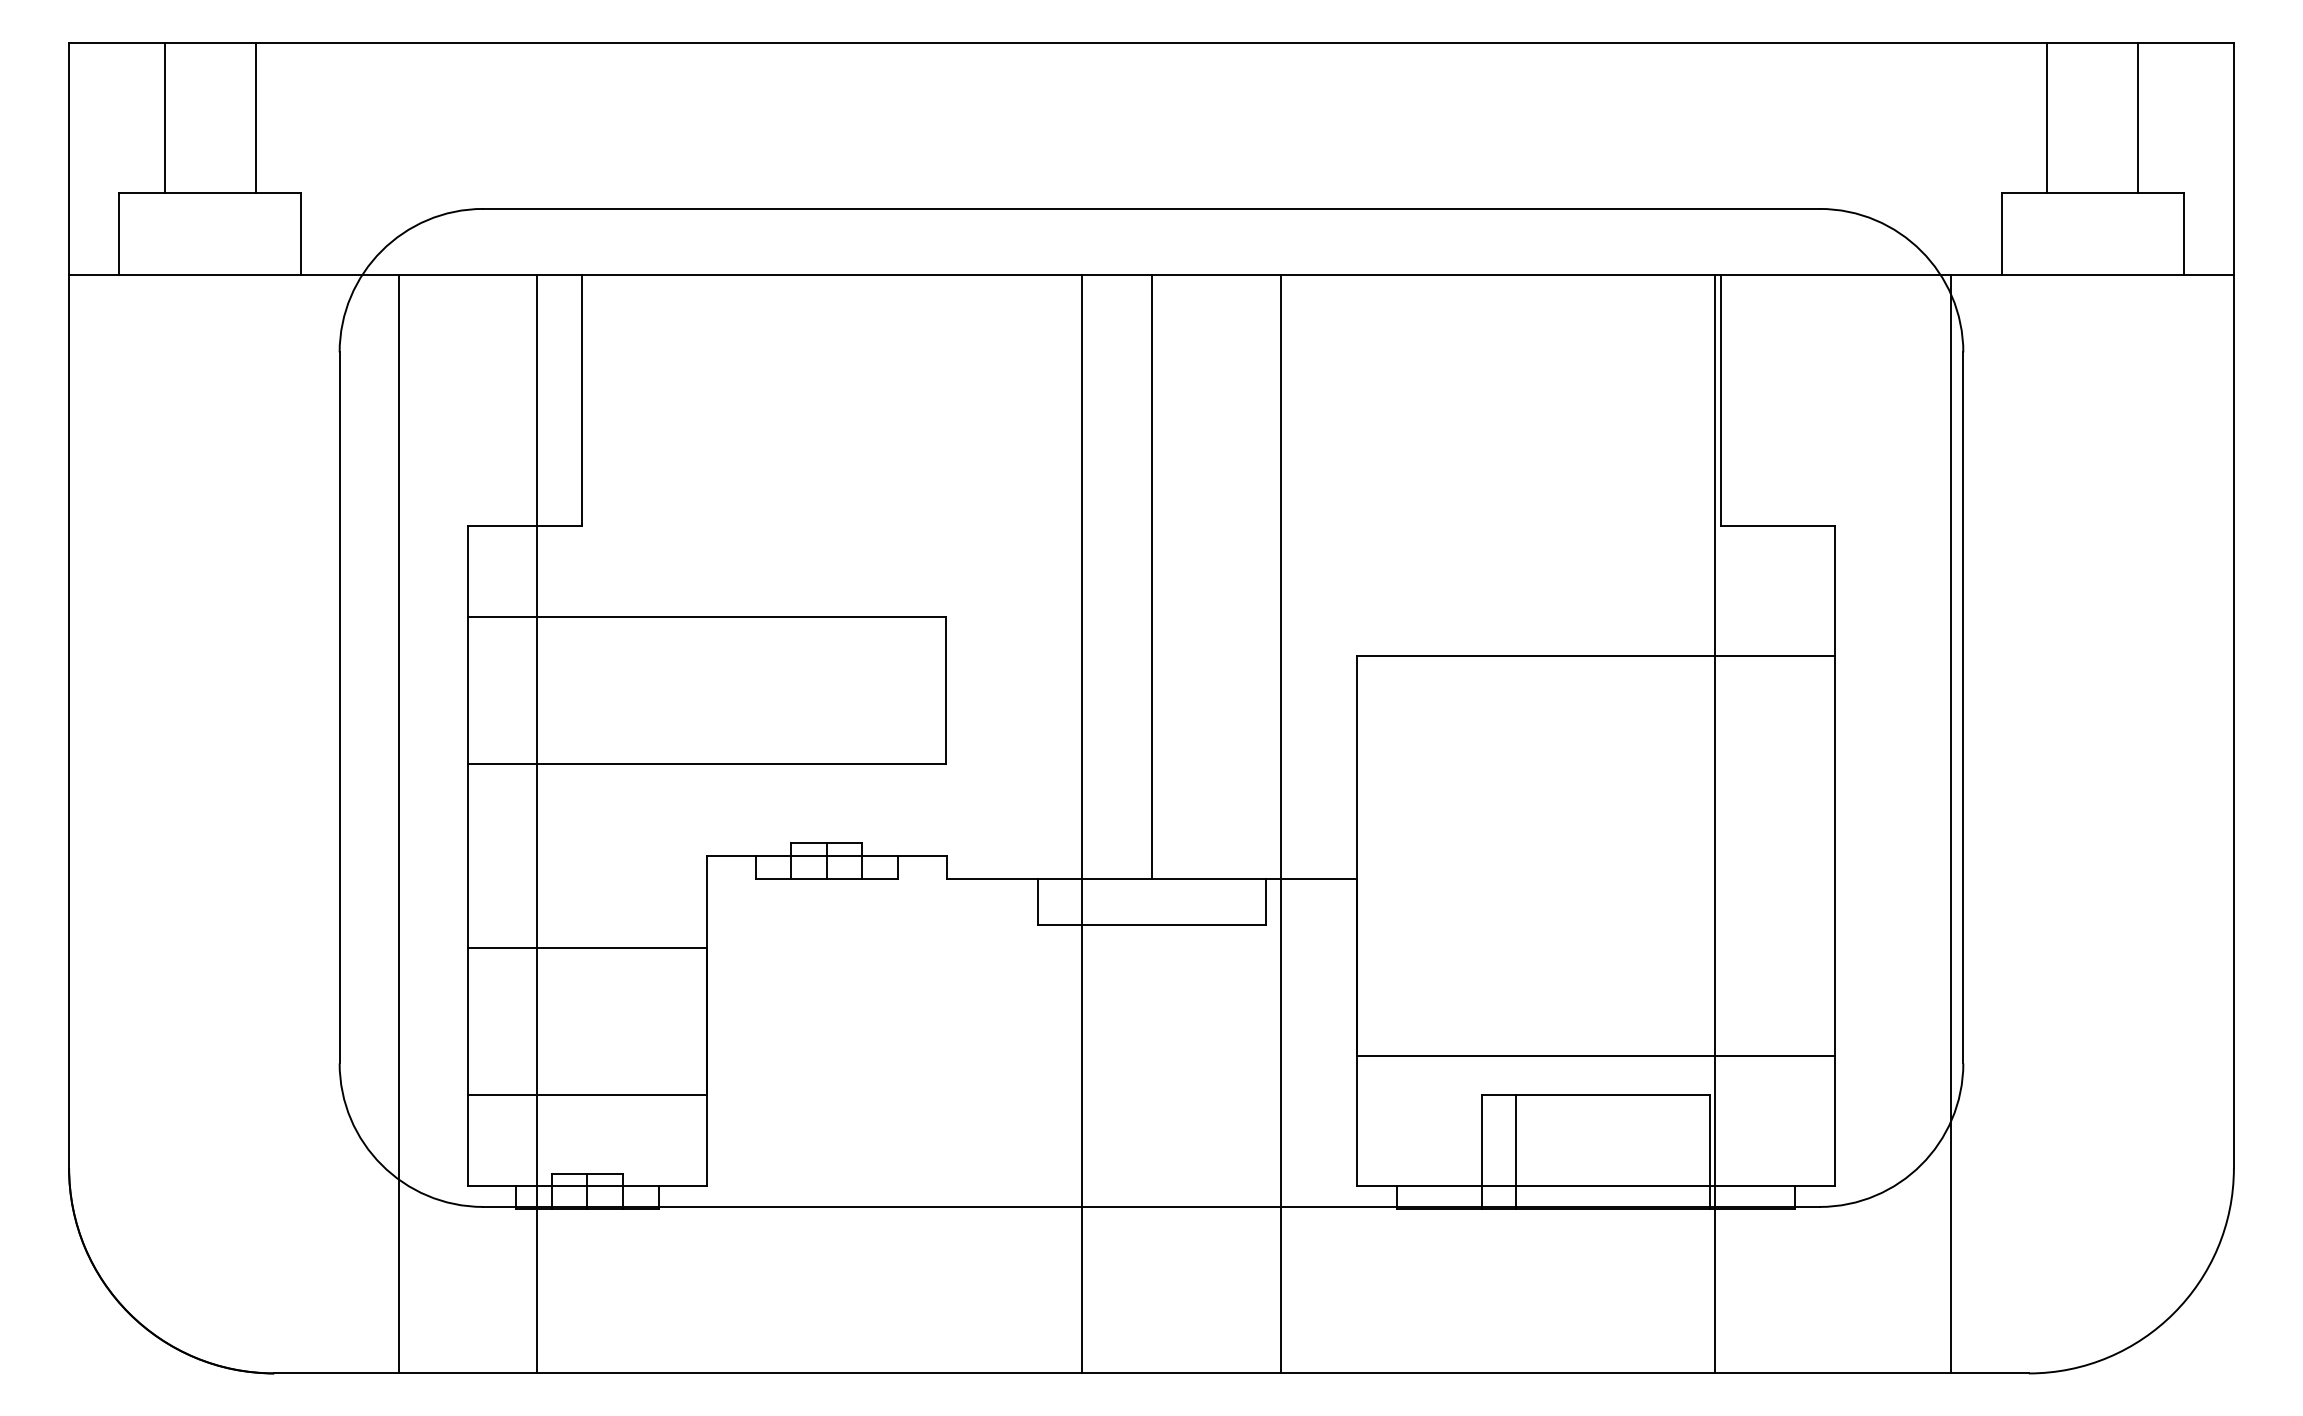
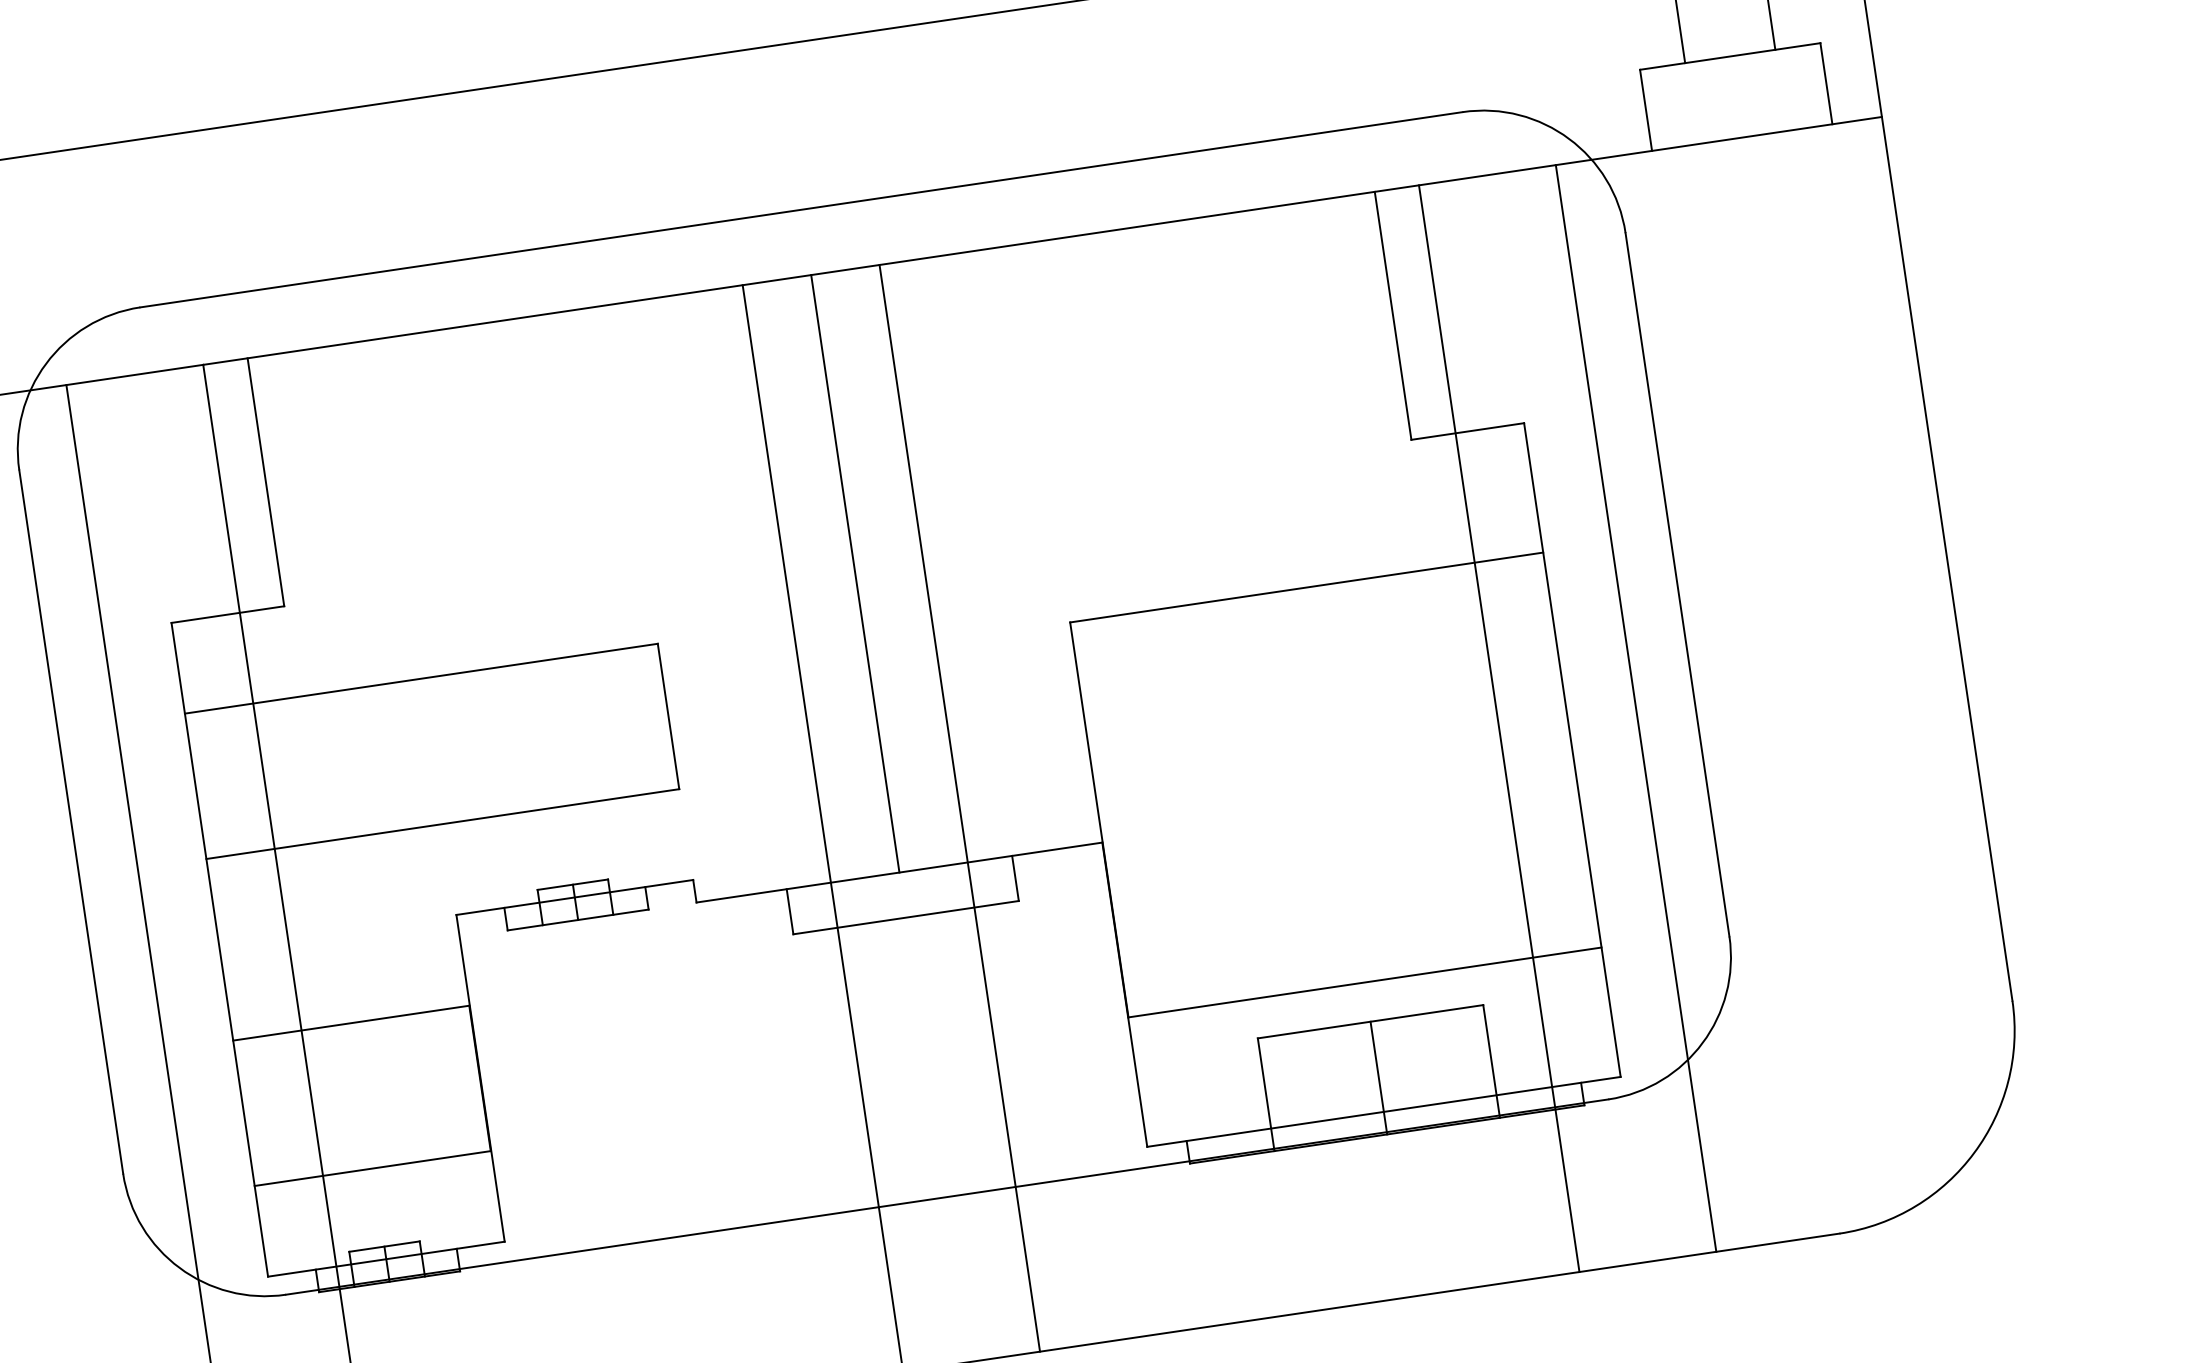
line: (1280, 823) -> (959, 807), moved
line: (1714, 823) -> (1498, 728), moved
line: (1951, 823) -> (1636, 707), moved
line: (1515, 1152) -> (1378, 1078), moved

